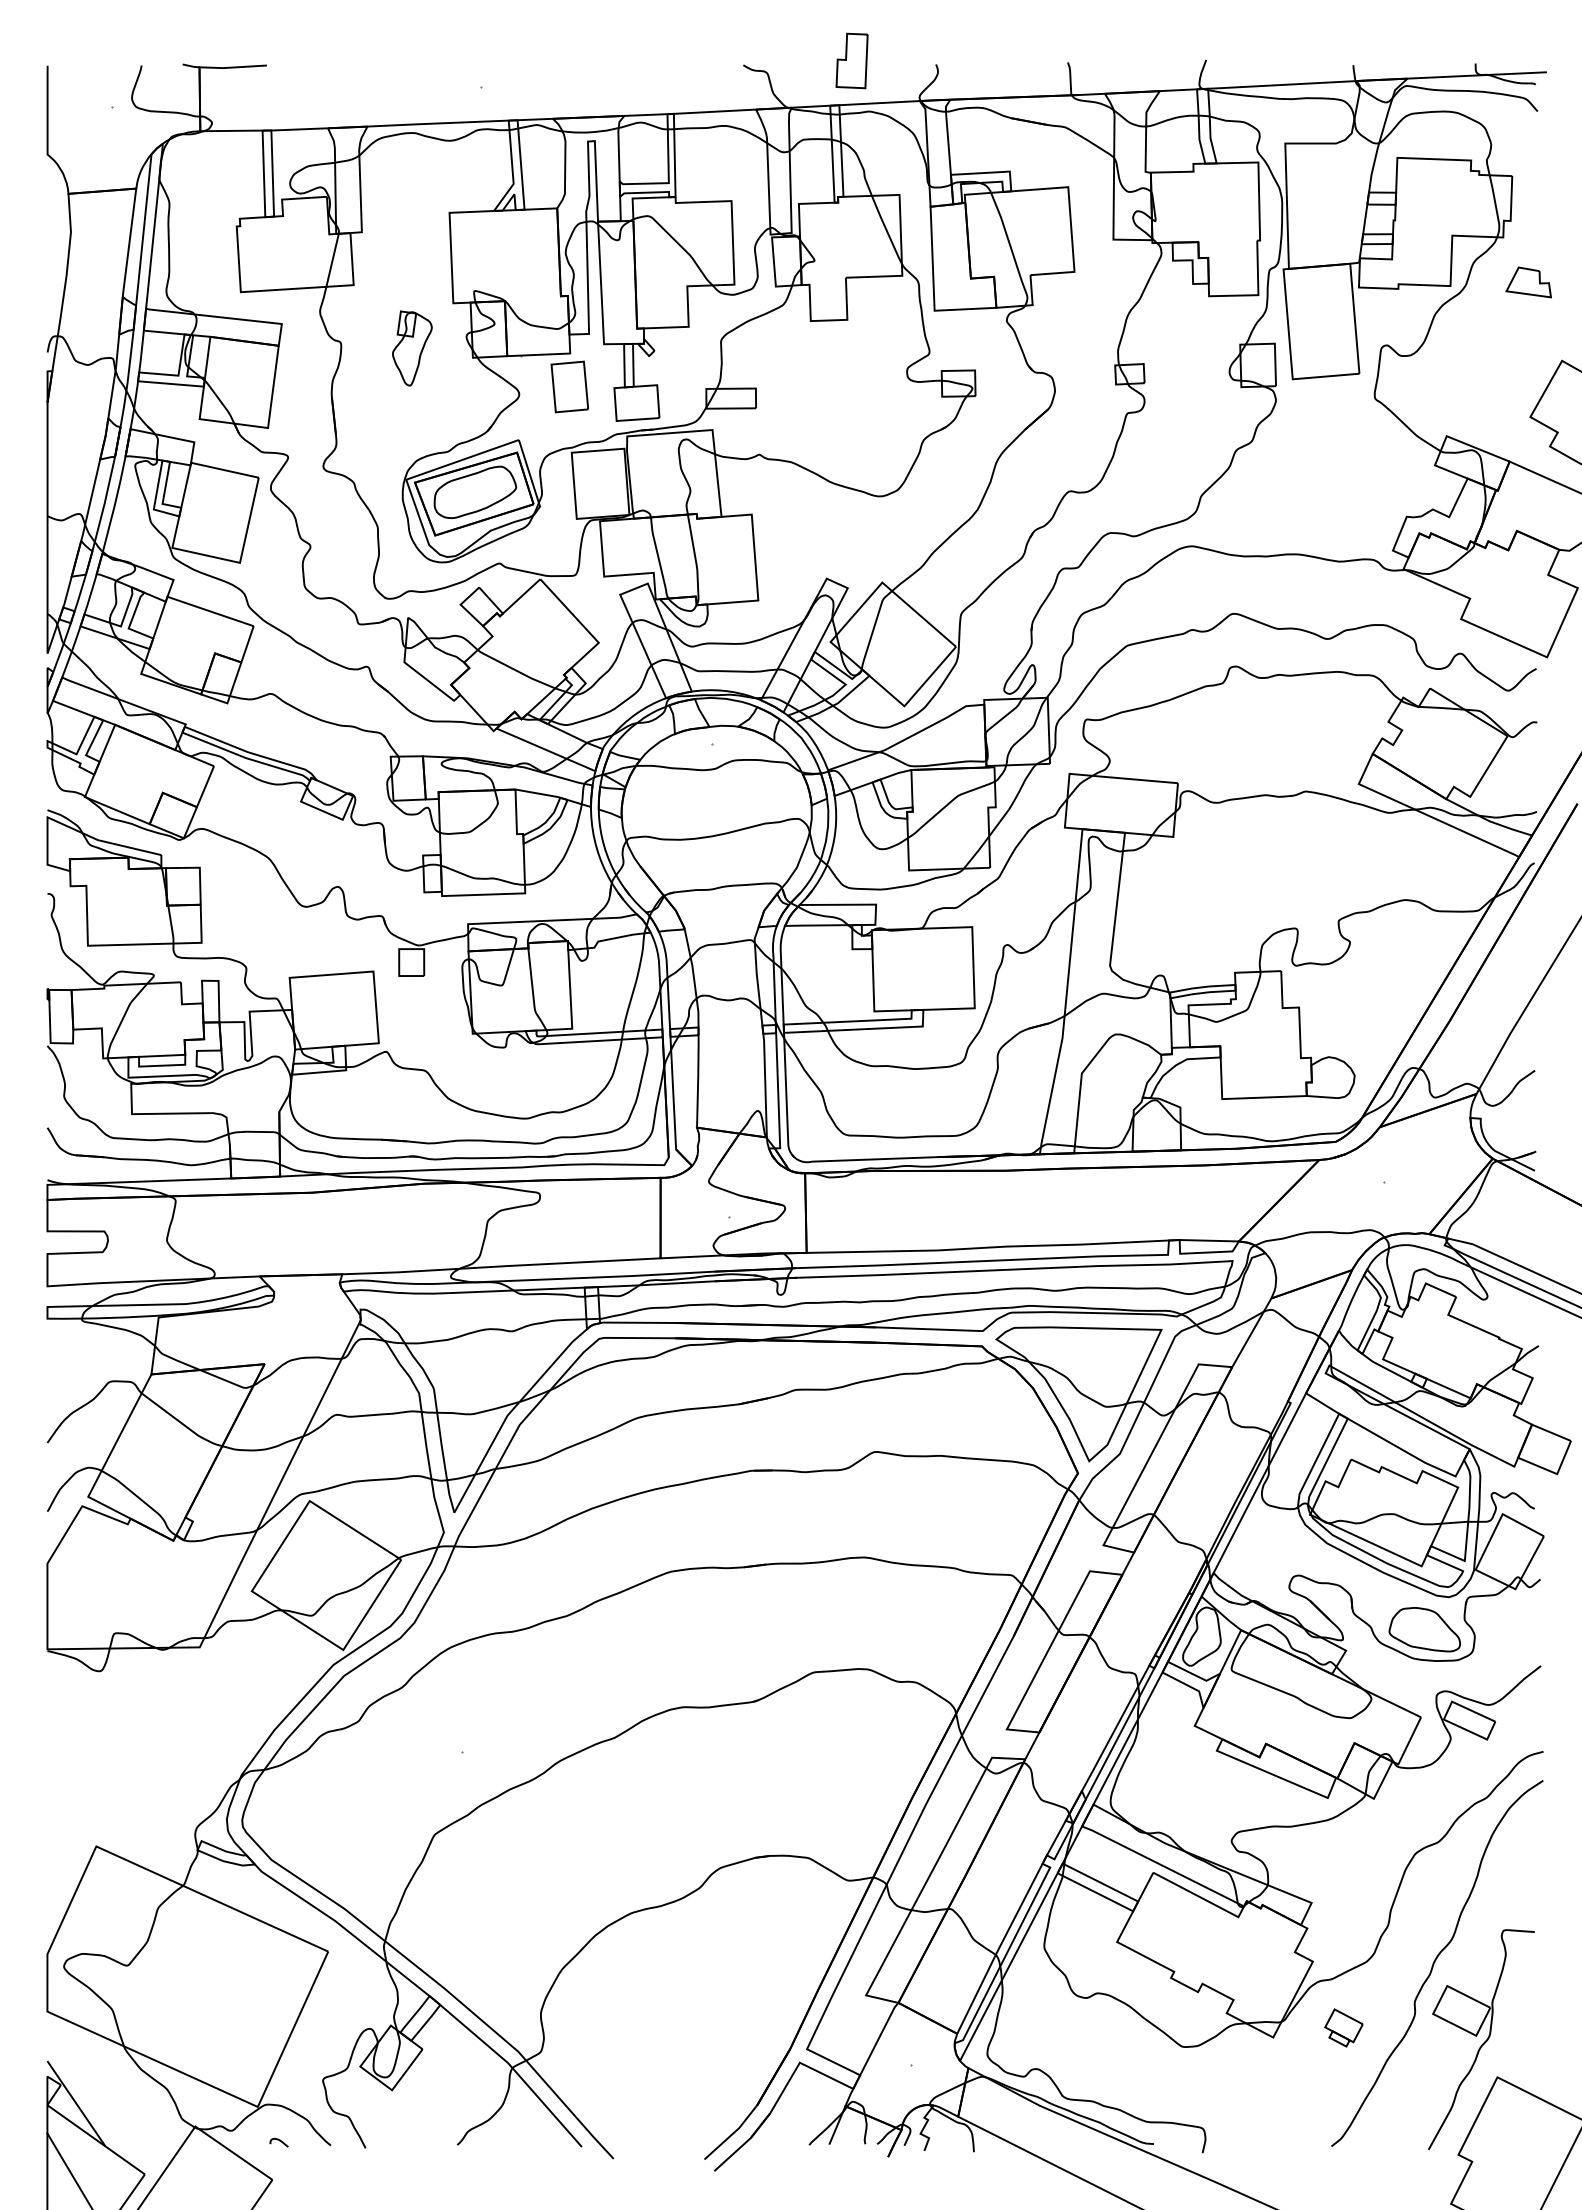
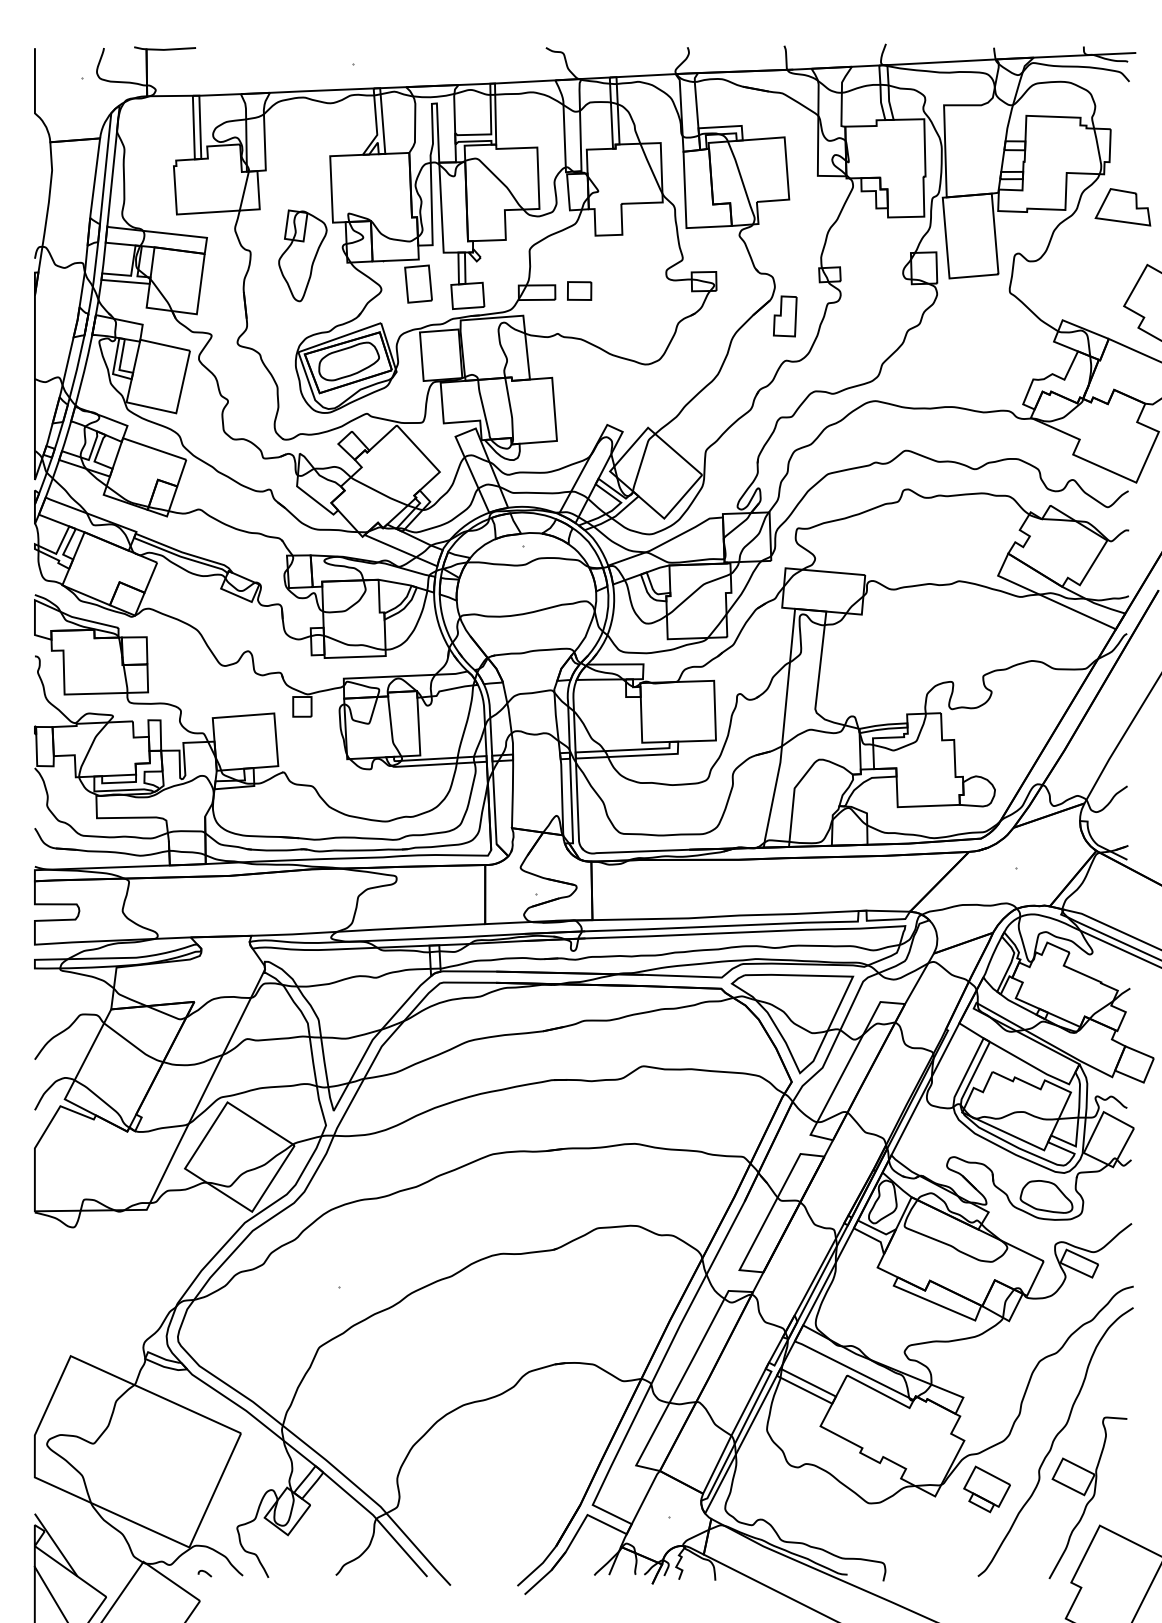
part: (851, 60) -> (784, 316), moved
part: (1528, 282) -> (1122, 207), size x1.67
part: (412, 348) -> (302, 255), size x1.67
part: (788, 396) -> (579, 291), added
part: (1343, 2027) -> (986, 1489), size x1.67

